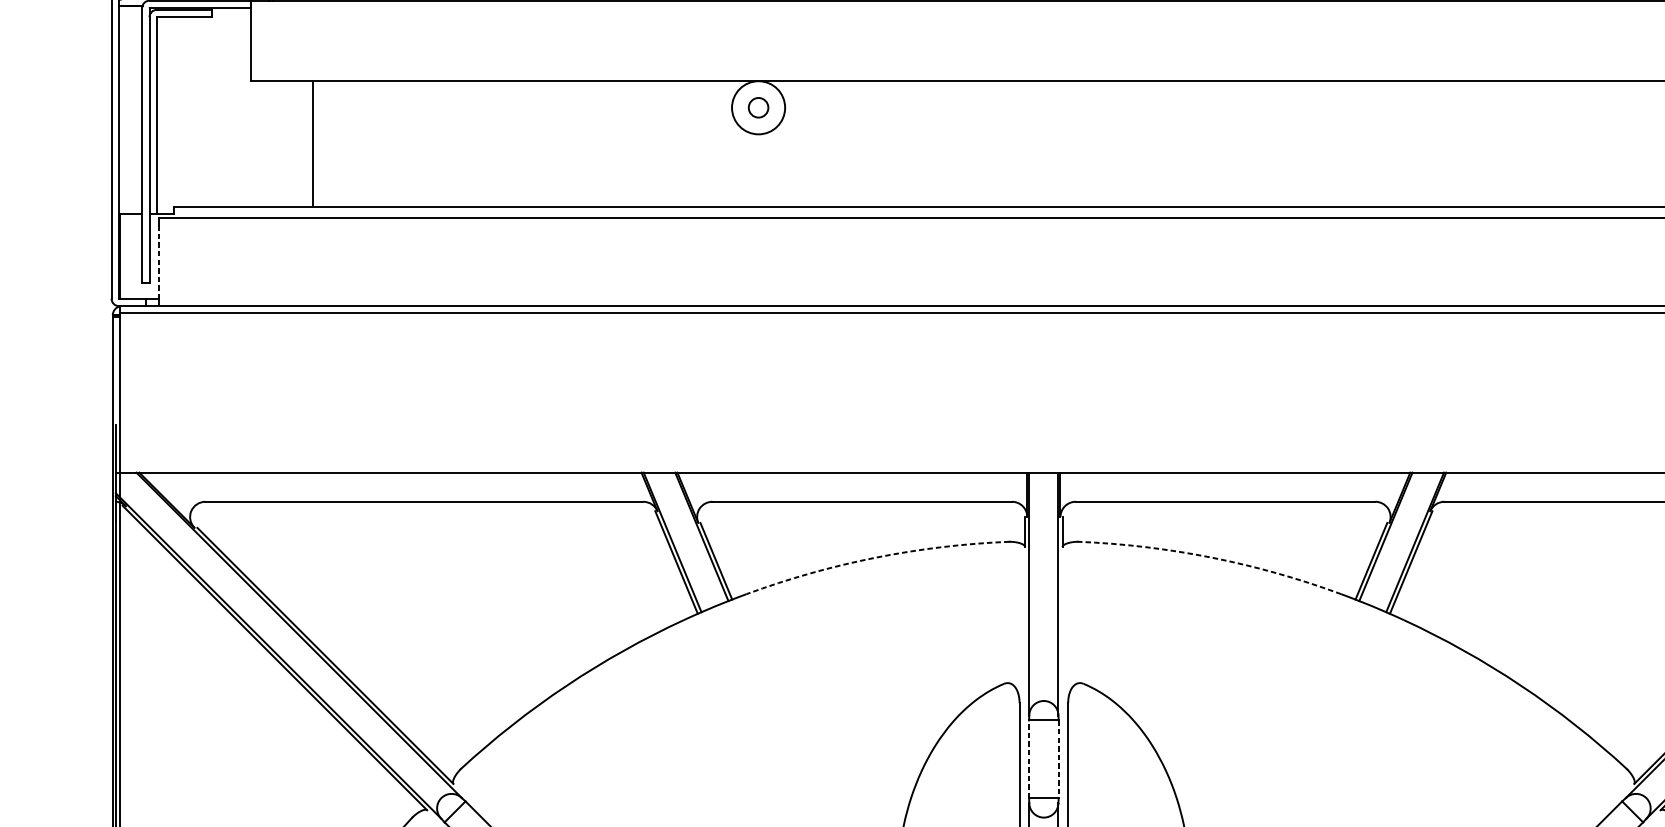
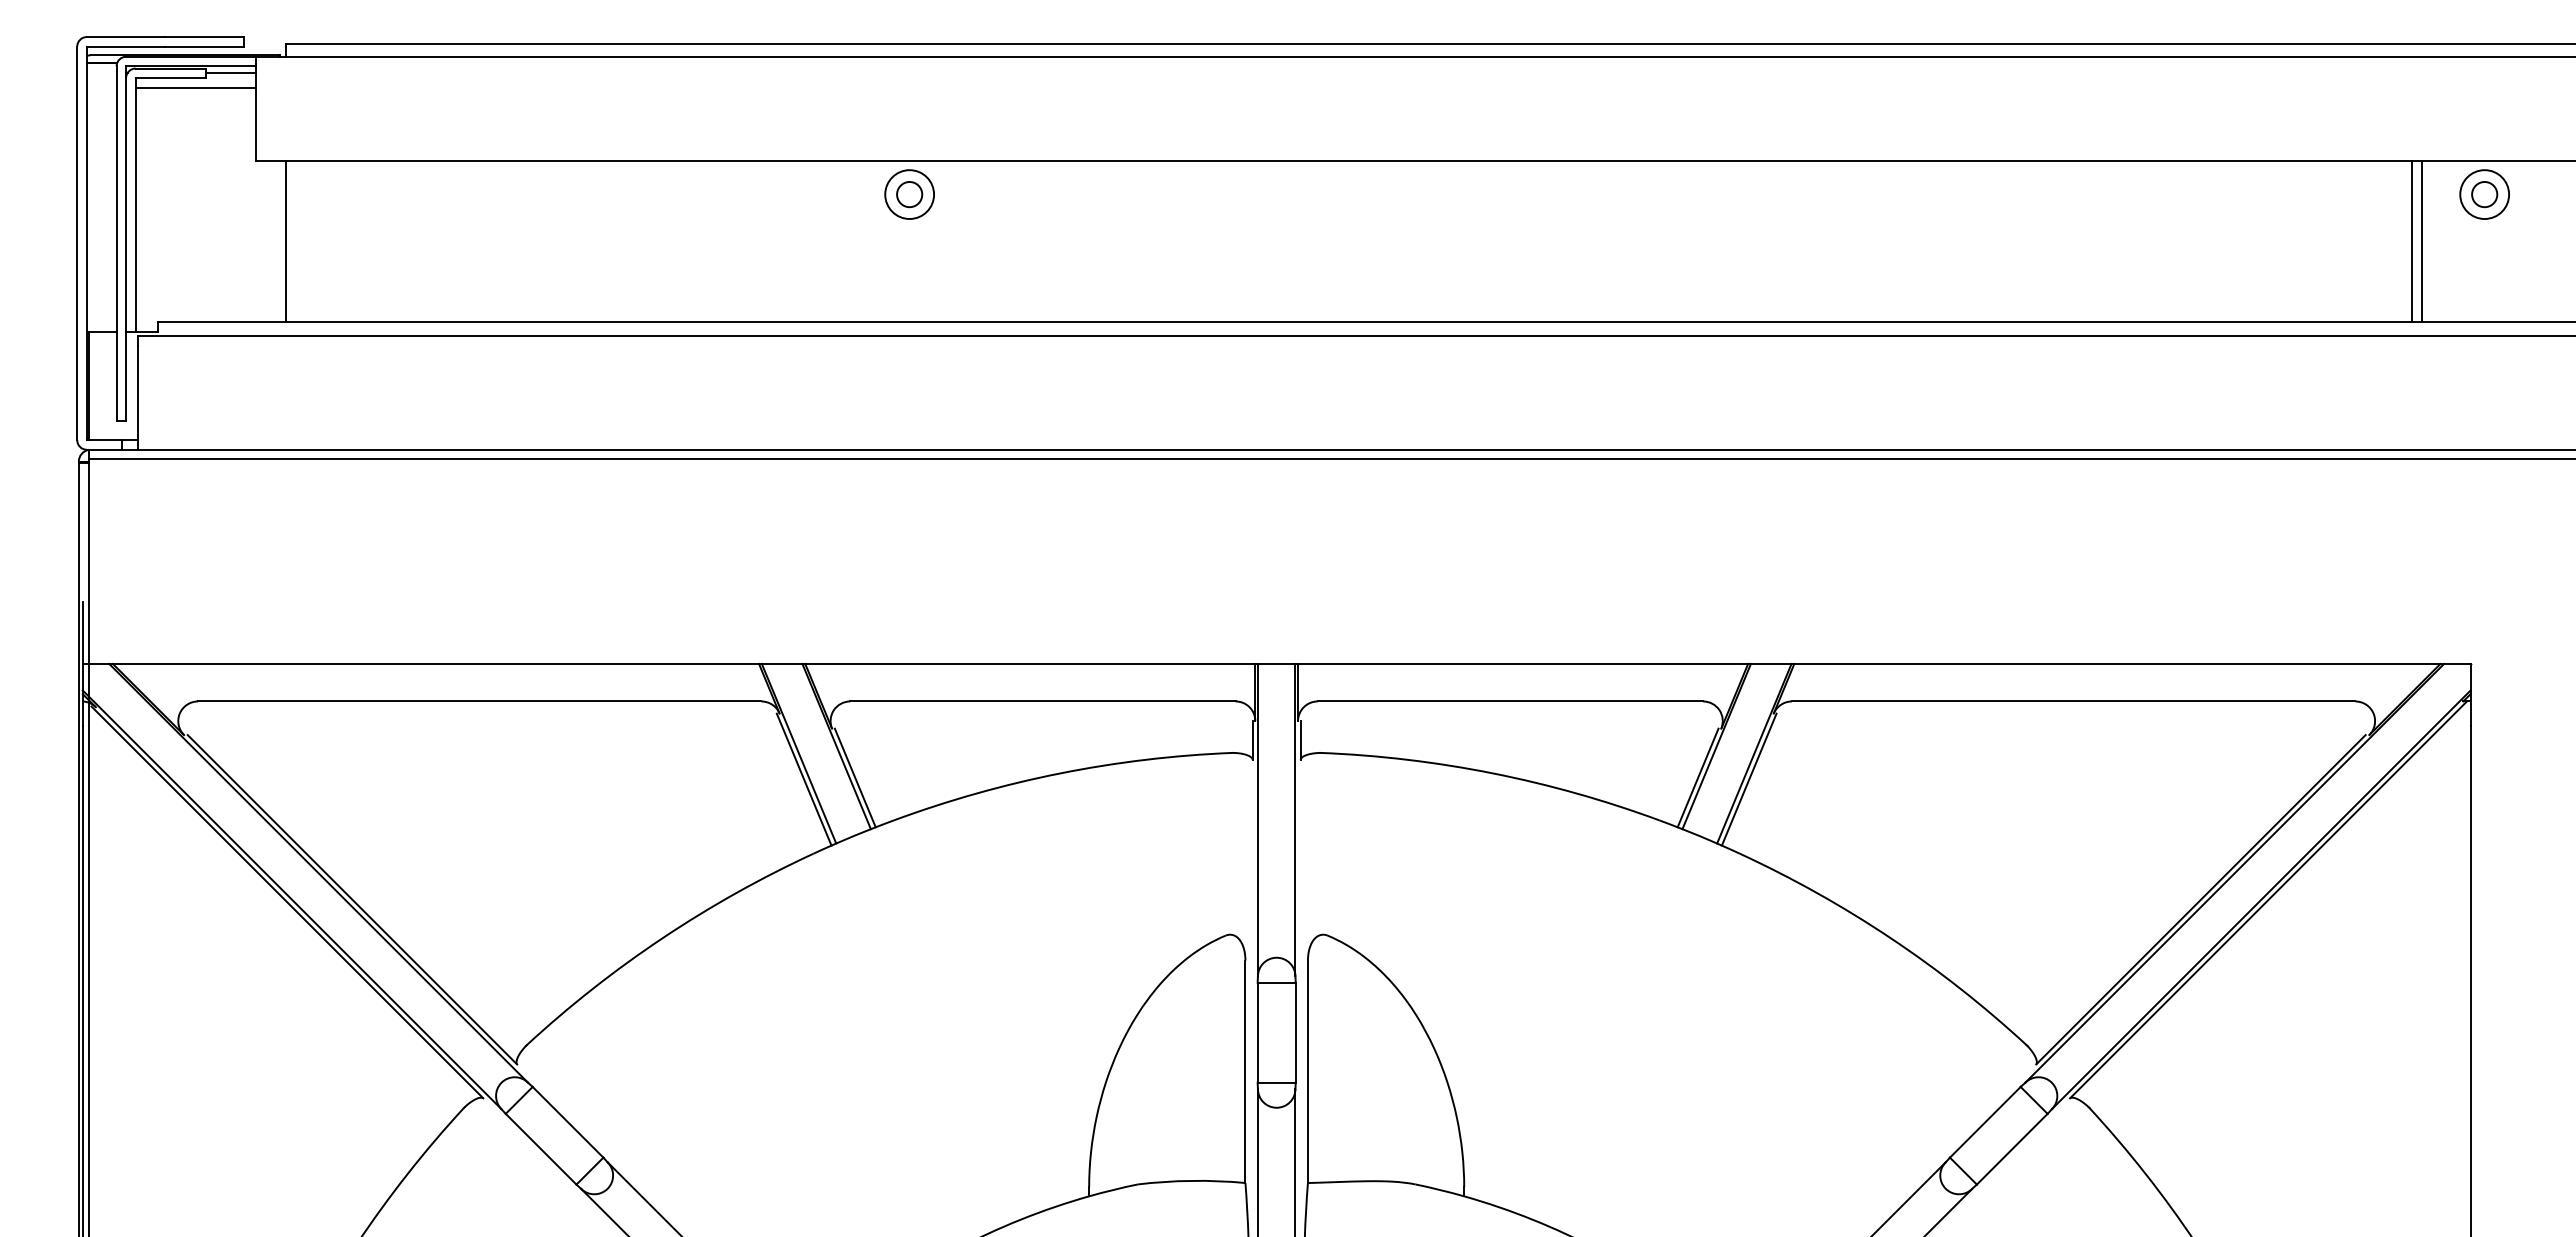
line: (231, 12) -> (231, 72), added
line: (203, 25) -> (195, 88), added
circle: (758, 107) -> (909, 194), size x0.71
line: (313, 144) -> (285, 241), moved
line: (158, 262) -> (137, 393), dashed -> solid
arc: (875, 557) -> (1060, 773), dashed -> solid
arc: (1211, 557) -> (1492, 773), dashed -> solid
line: (1028, 759) -> (1257, 1032), dashed -> solid
line: (1058, 759) -> (1295, 1033), dashed -> solid

